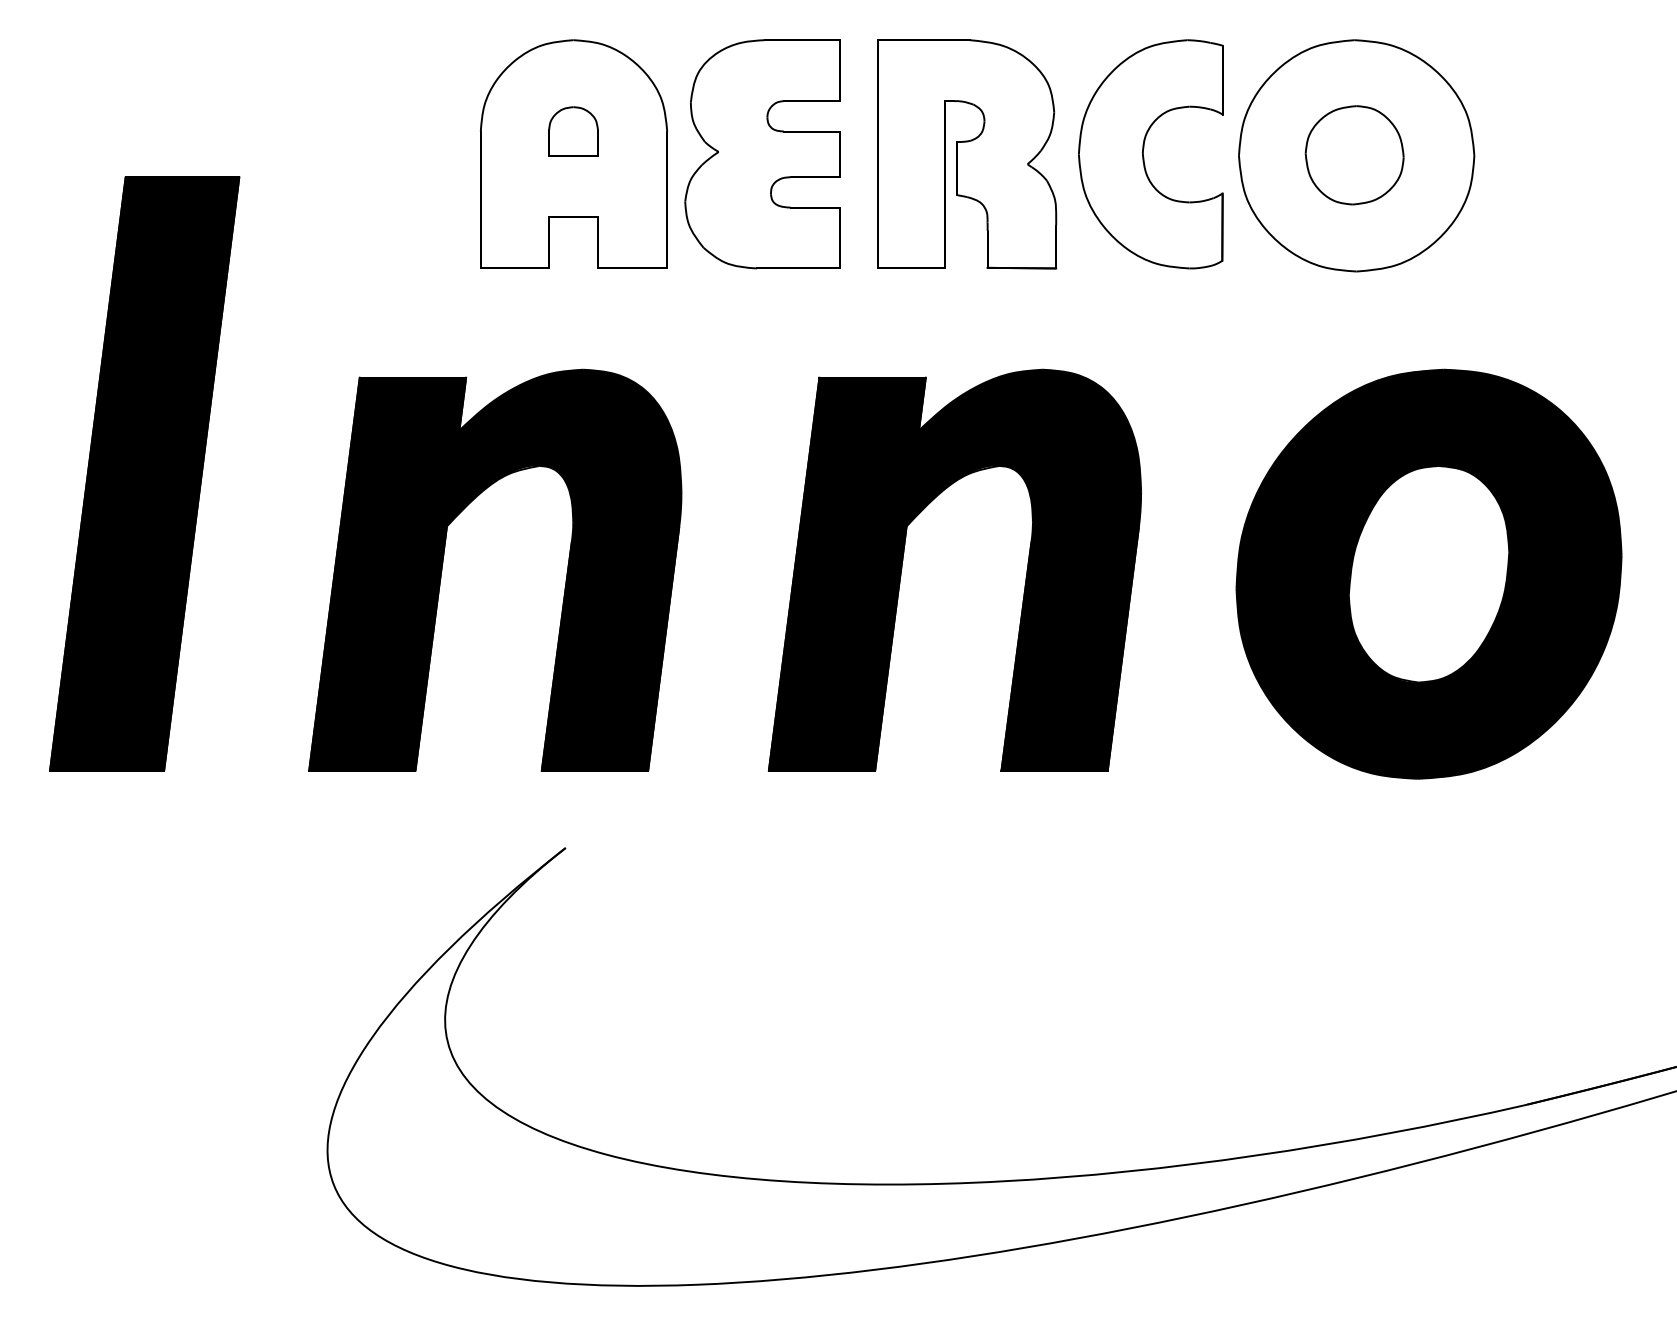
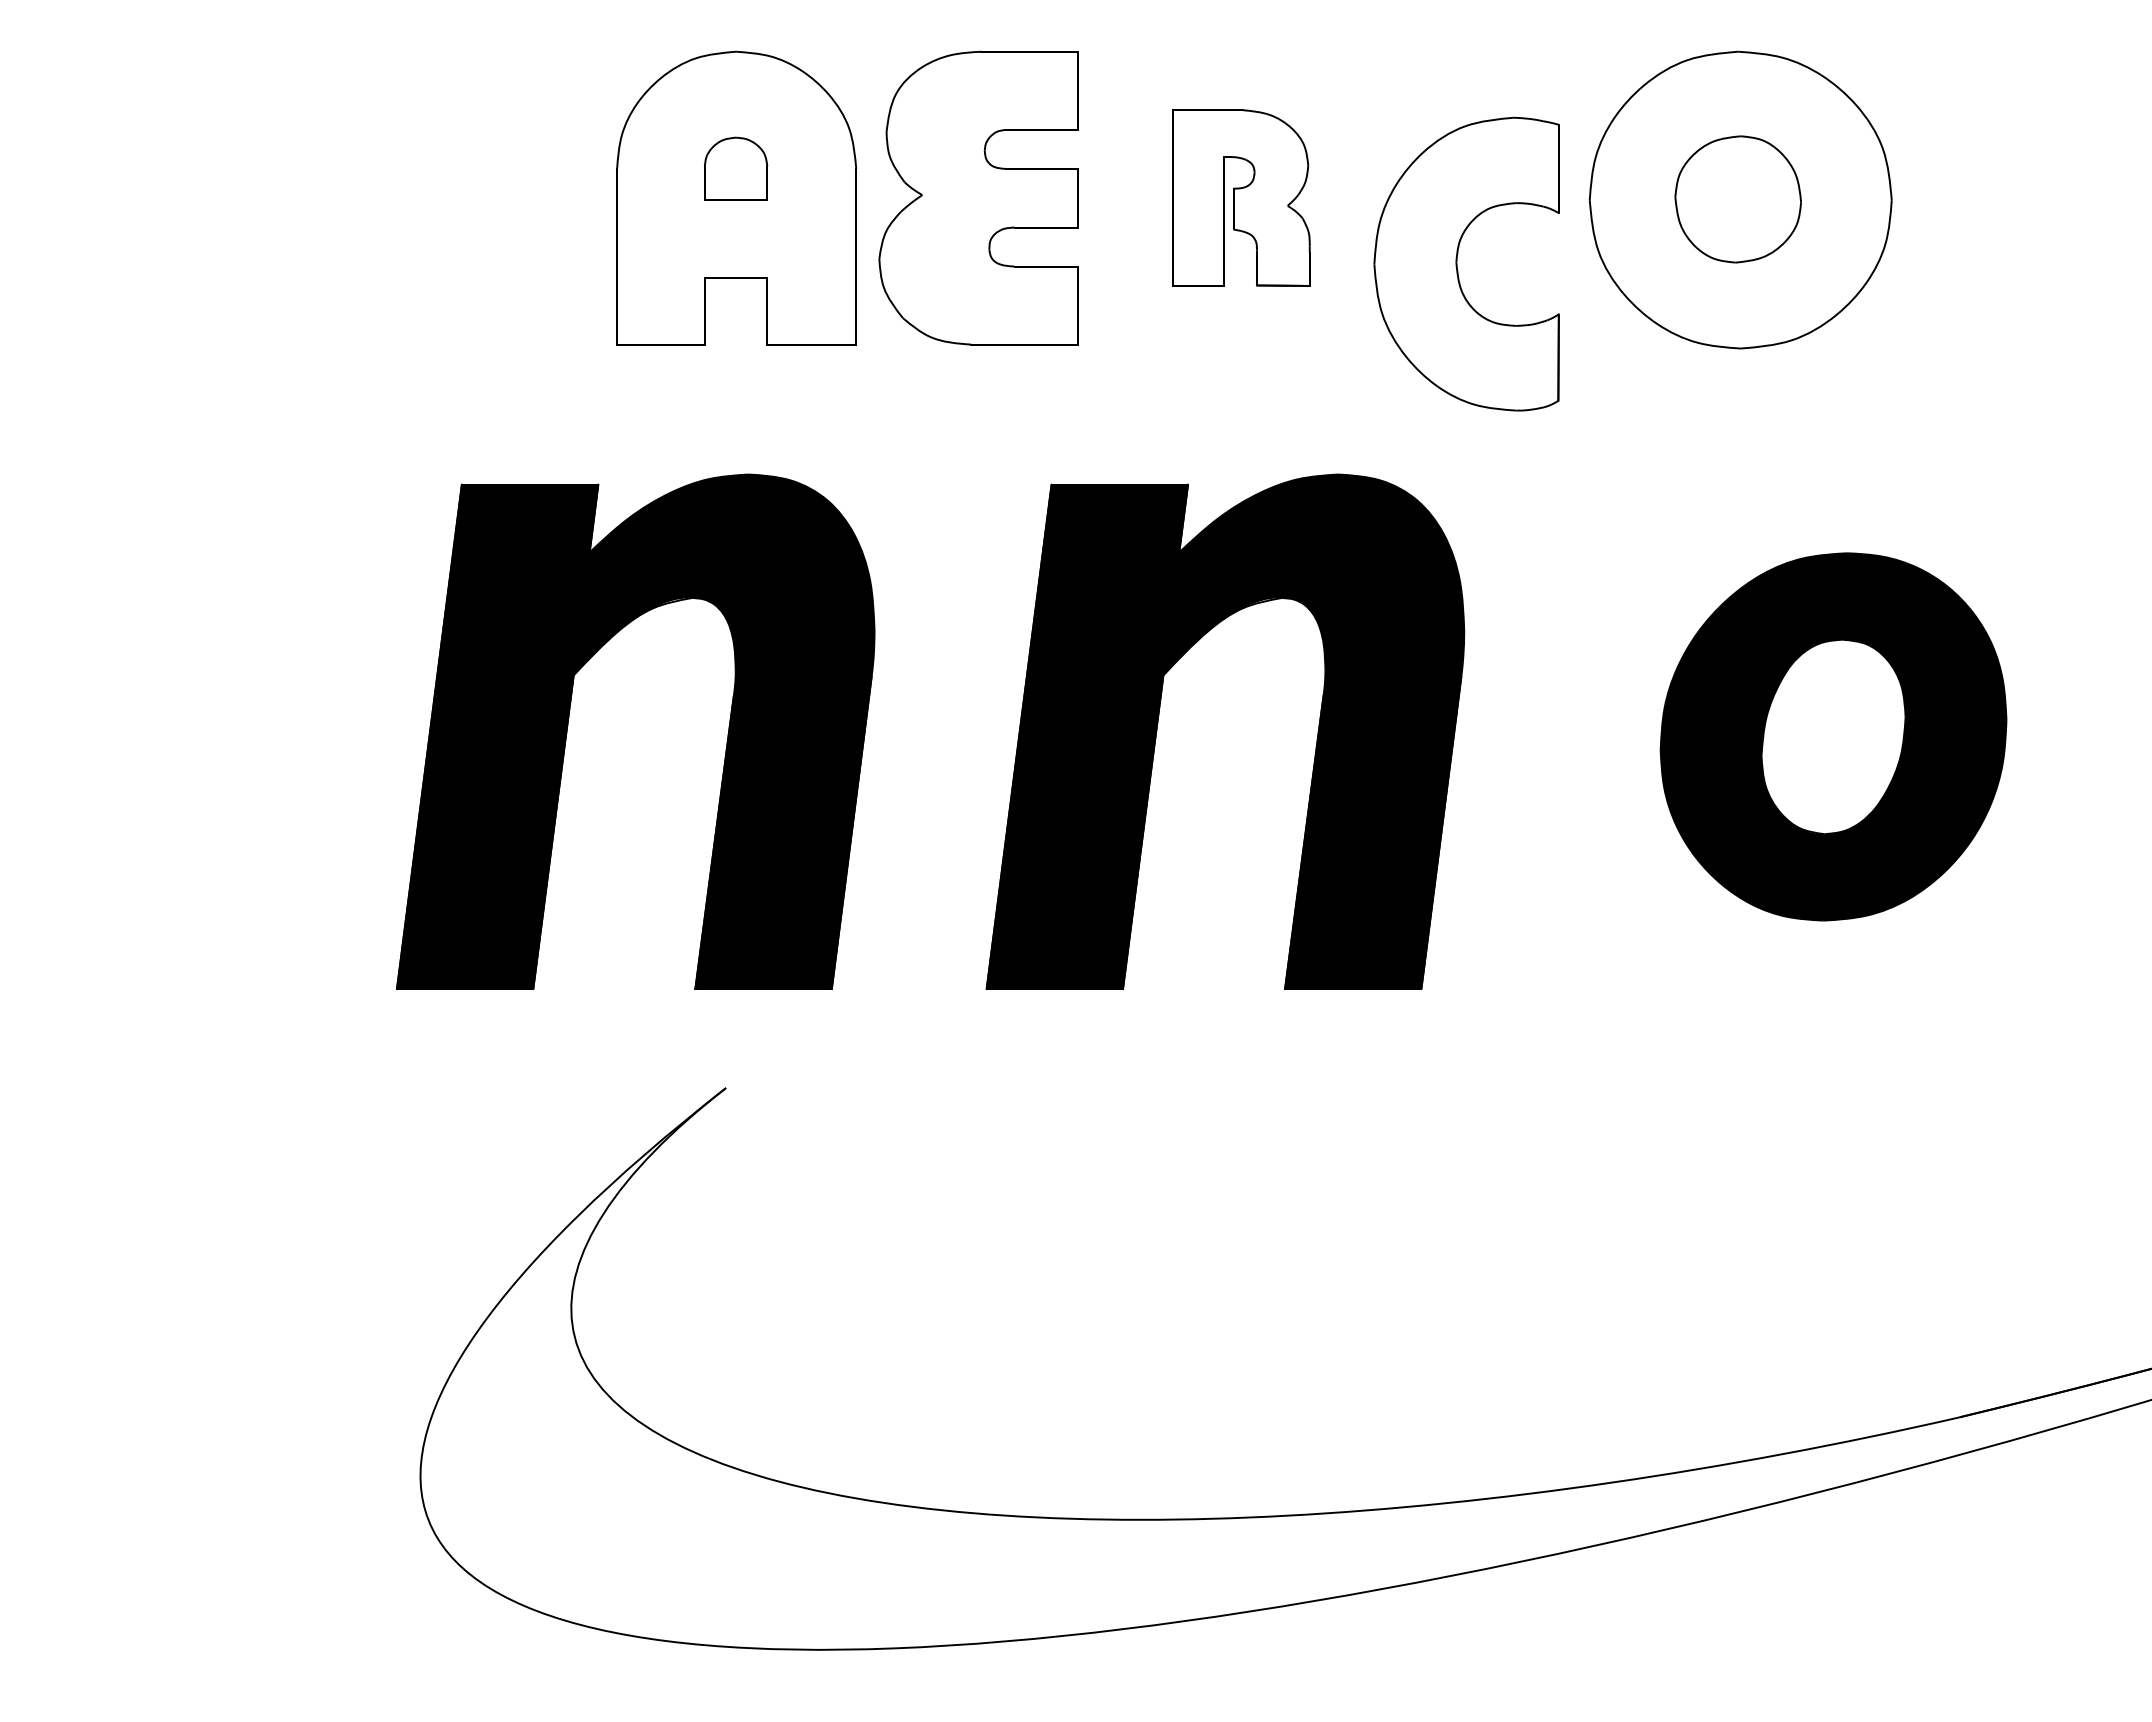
part: (967, 153) -> (1241, 197), size x0.6
part: (1143, 153) -> (1457, 263), moved
part: (144, 473) -> (185, 607), removed
part: (1428, 573) -> (1833, 736), size x0.7

